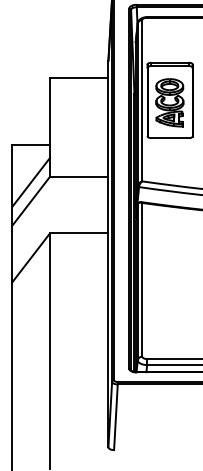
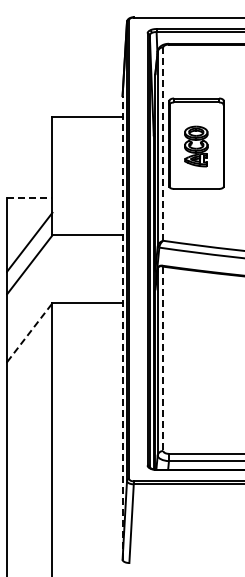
line: (142, 101) -> (163, 144), solid -> dashed
part: (170, 102) -> (196, 146), size x0.7
line: (30, 145) -> (29, 197), solid -> dashed
line: (108, 253) -> (122, 327), solid -> dashed
line: (31, 257) -> (30, 332), solid -> dashed
line: (142, 280) -> (163, 359), solid -> dashed

